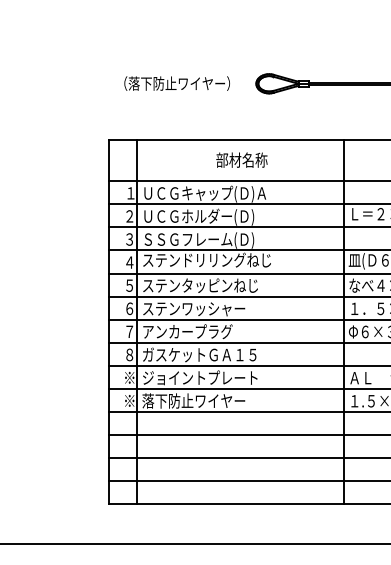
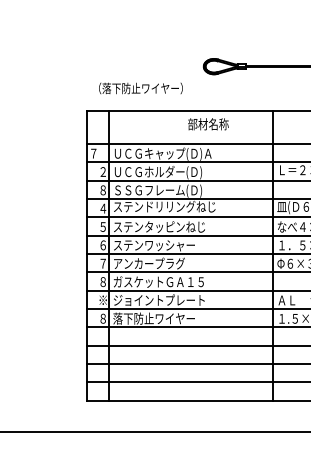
text: (176, 83) -> (140, 88), moved
text: (242, 160) -> (208, 124), moved
text: (123, 193) -> (98, 153), １ -> ７
text: (128, 239) -> (102, 190), ３ -> ８
text: (128, 400) -> (102, 318), ※ -> ８

